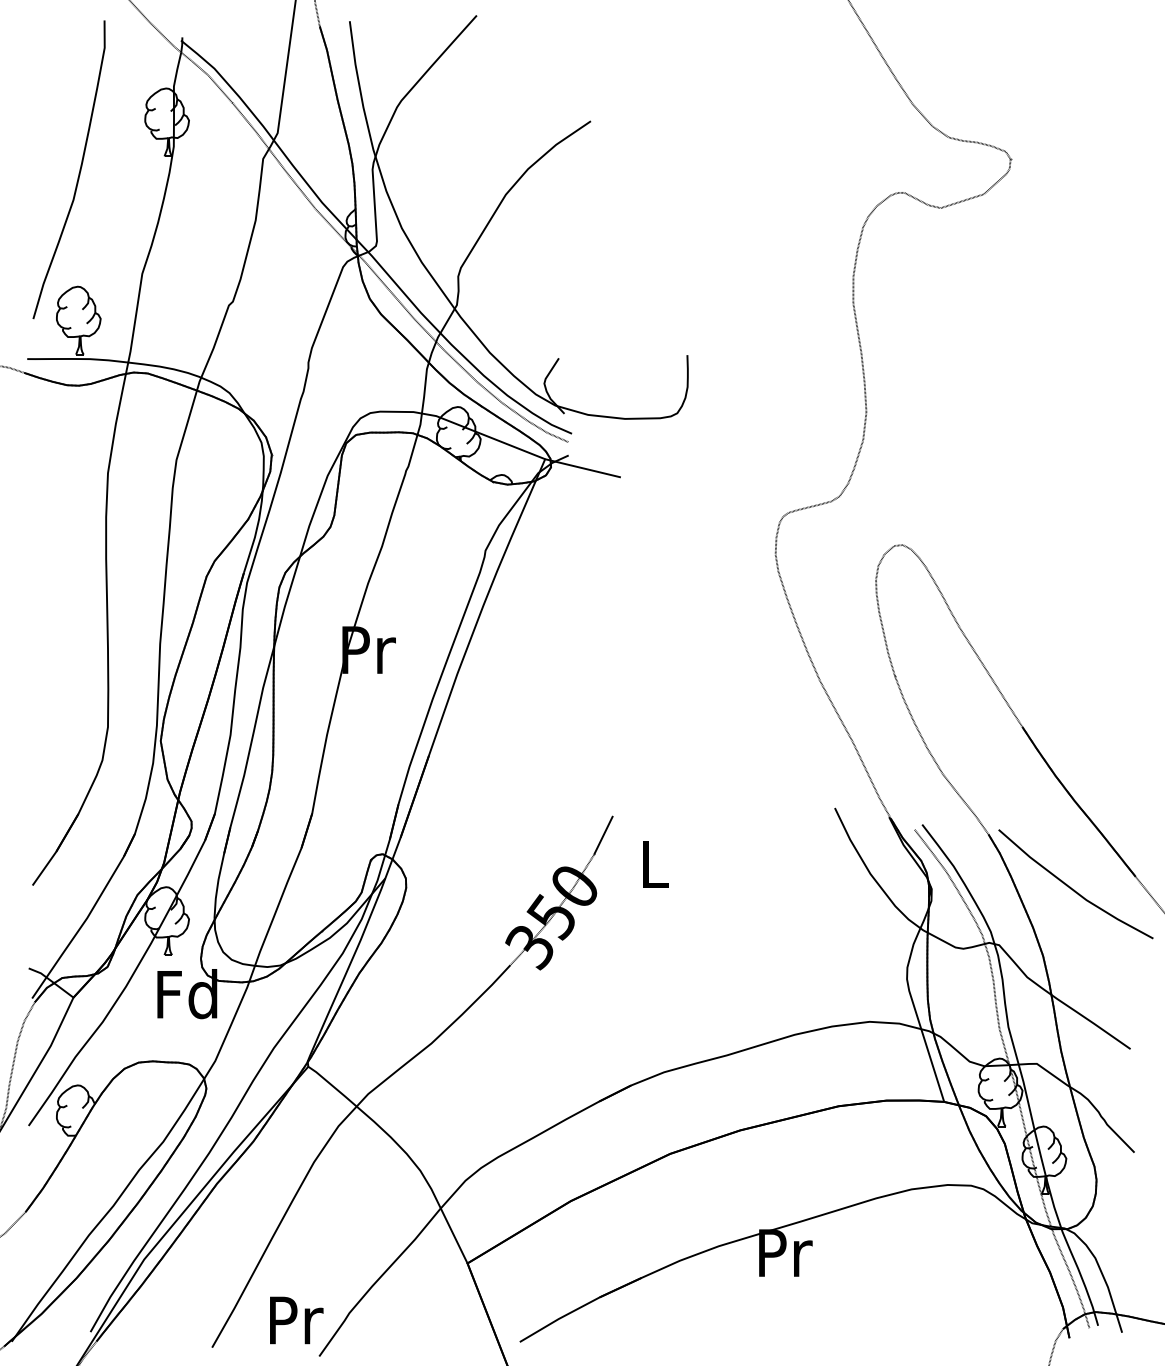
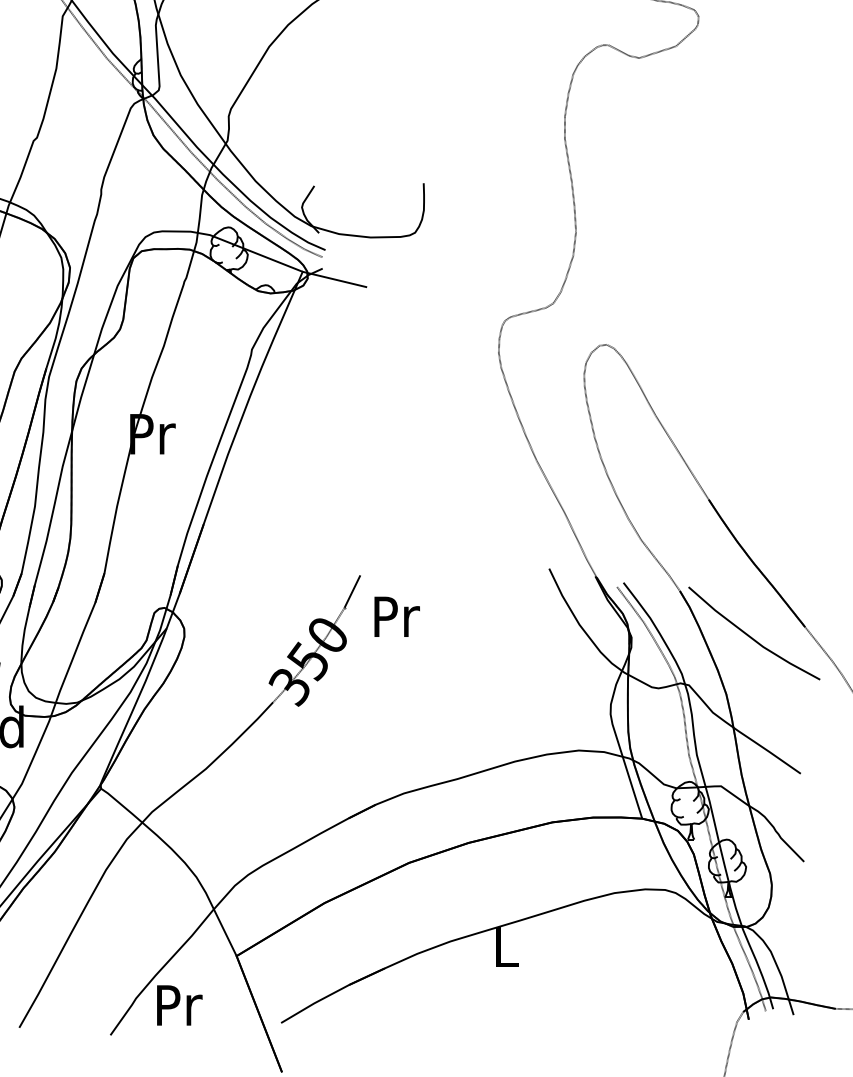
text: (656, 864) -> (397, 616), L -> Pr
text: (785, 1252) -> (507, 946), Pr -> L
text: (296, 1320) -> (179, 1005), moved

